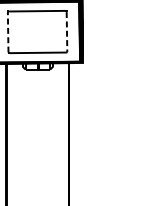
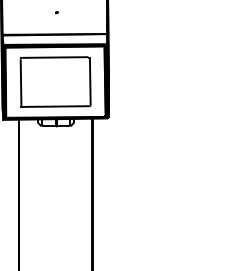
line: (8, 32) -> (21, 82), dashed -> solid
line: (67, 32) -> (90, 82), dashed -> solid

